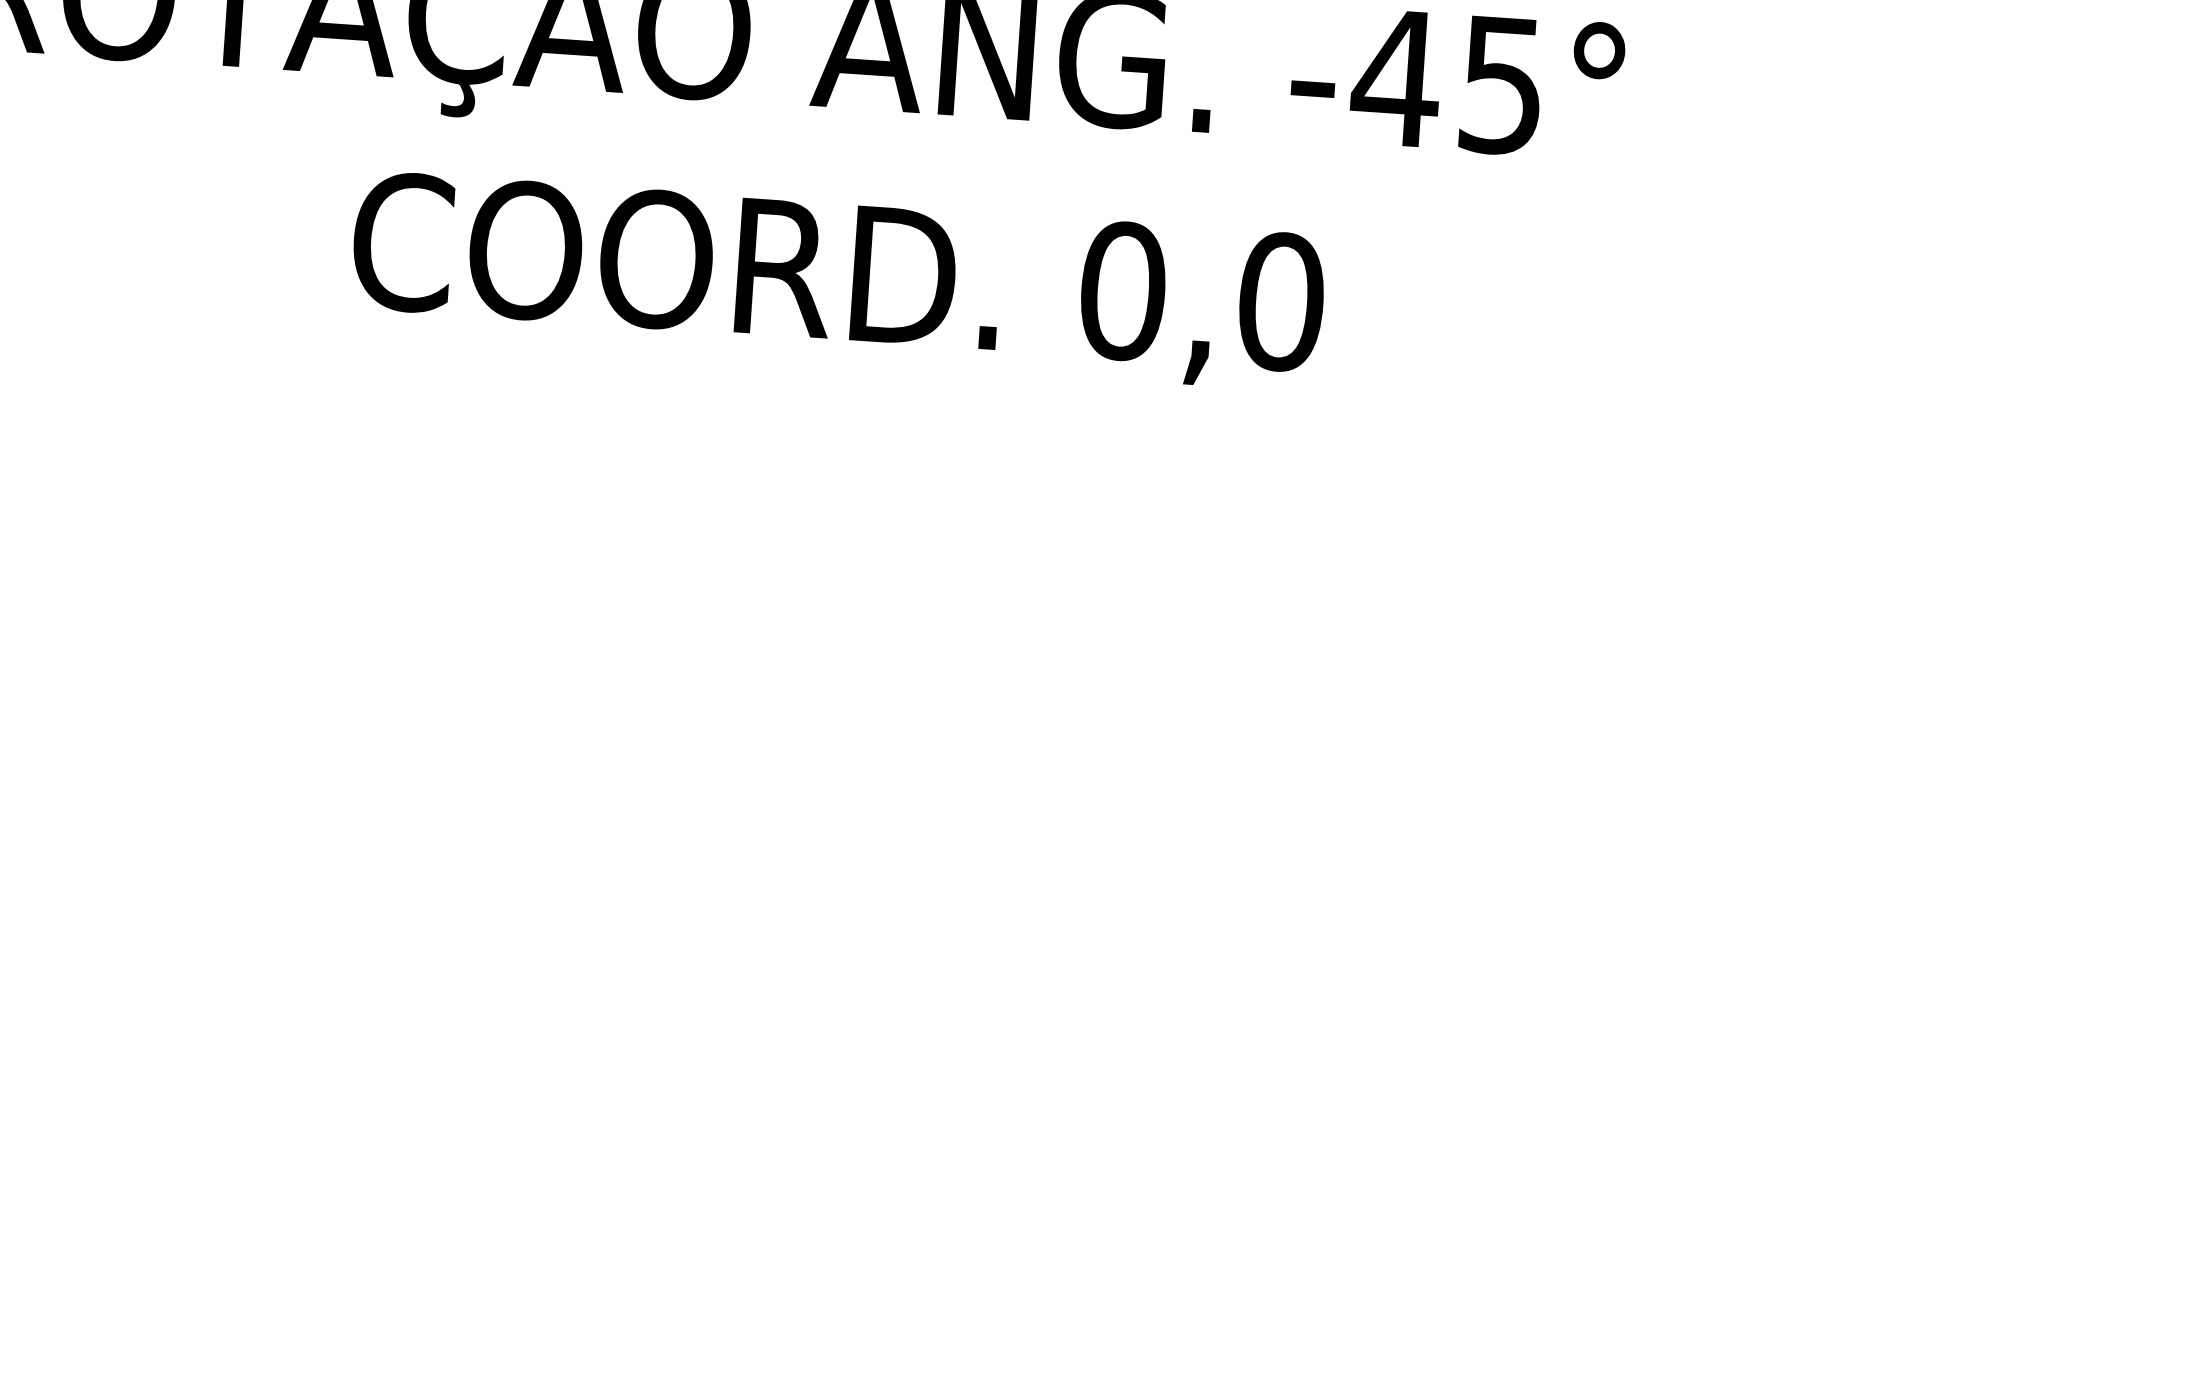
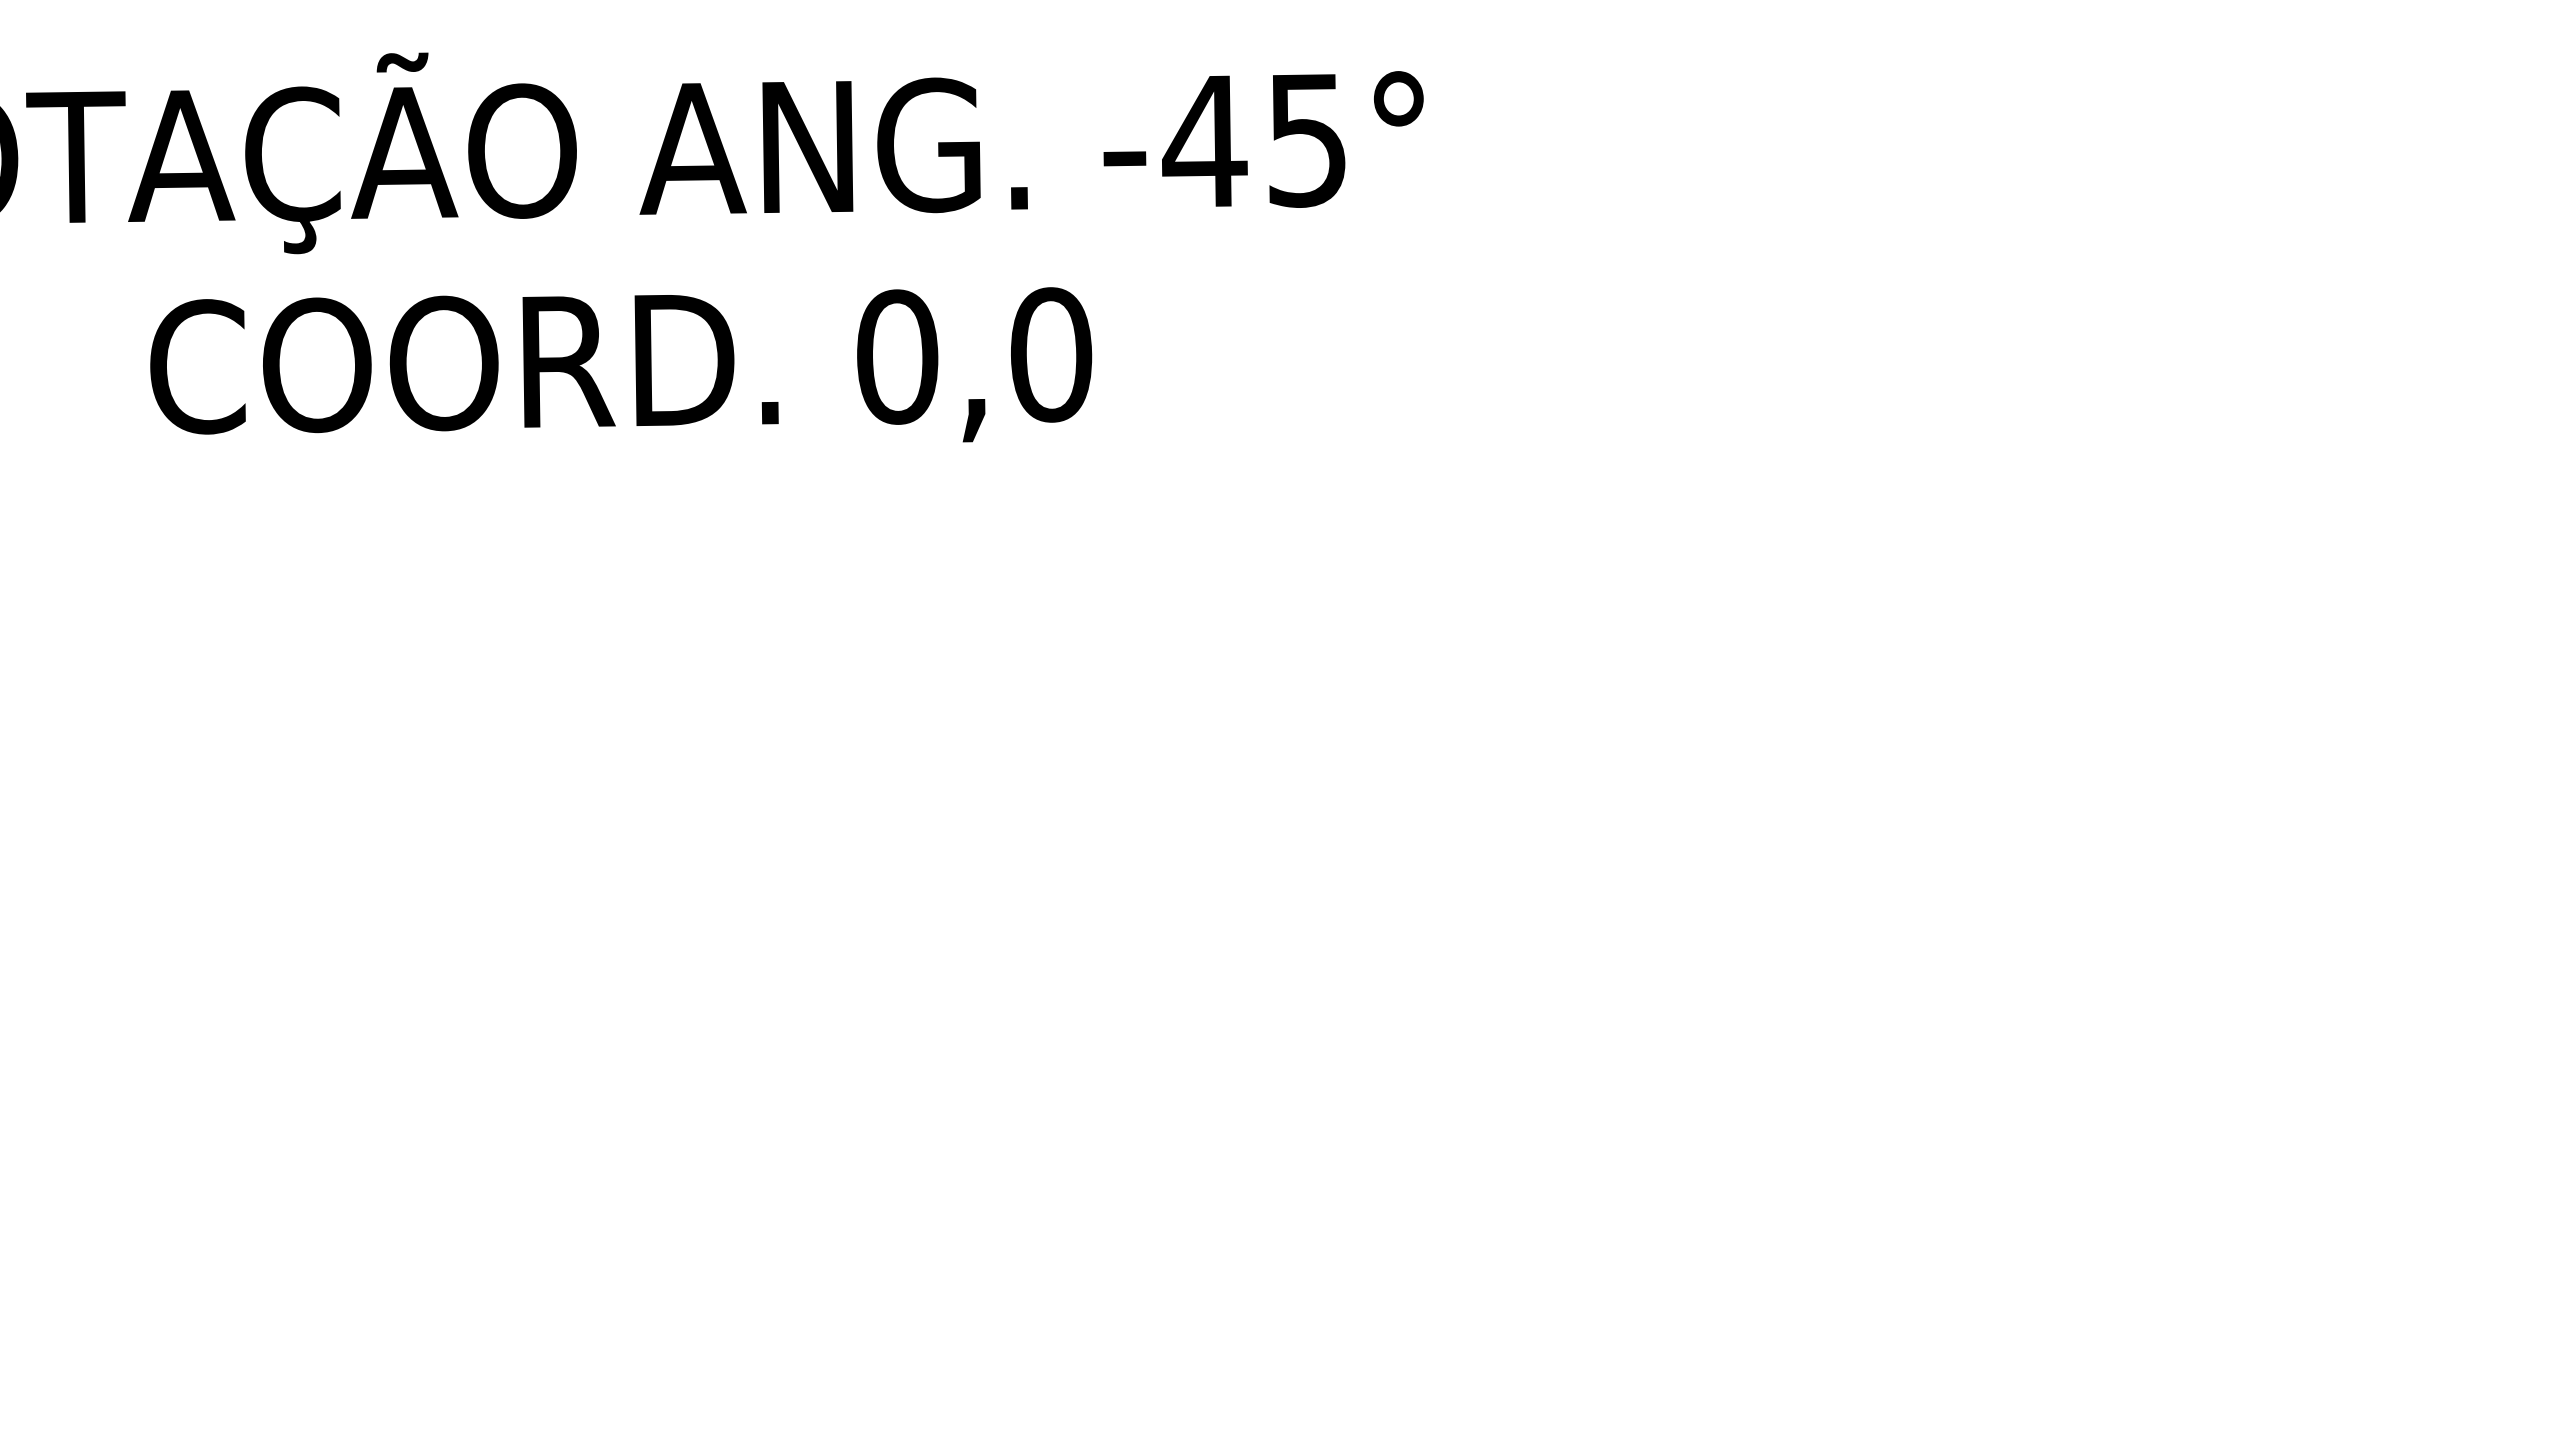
text: (838, 275) -> (621, 364), moved

